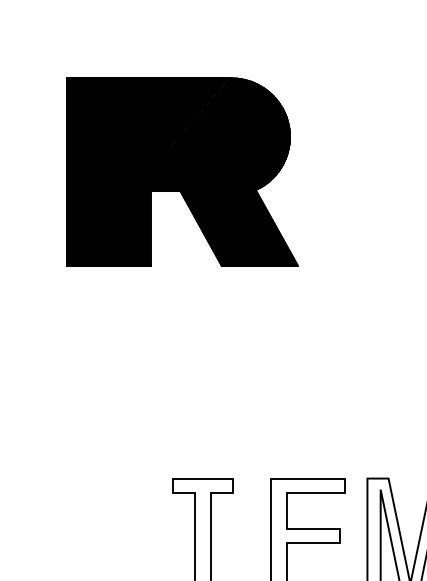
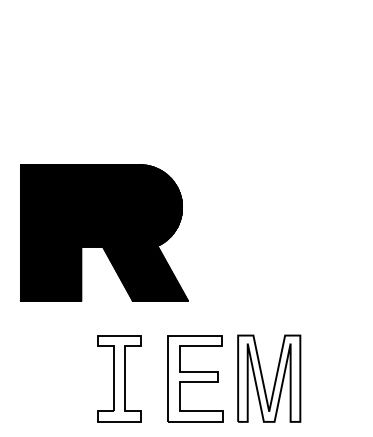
part: (181, 171) -> (103, 232), moved

